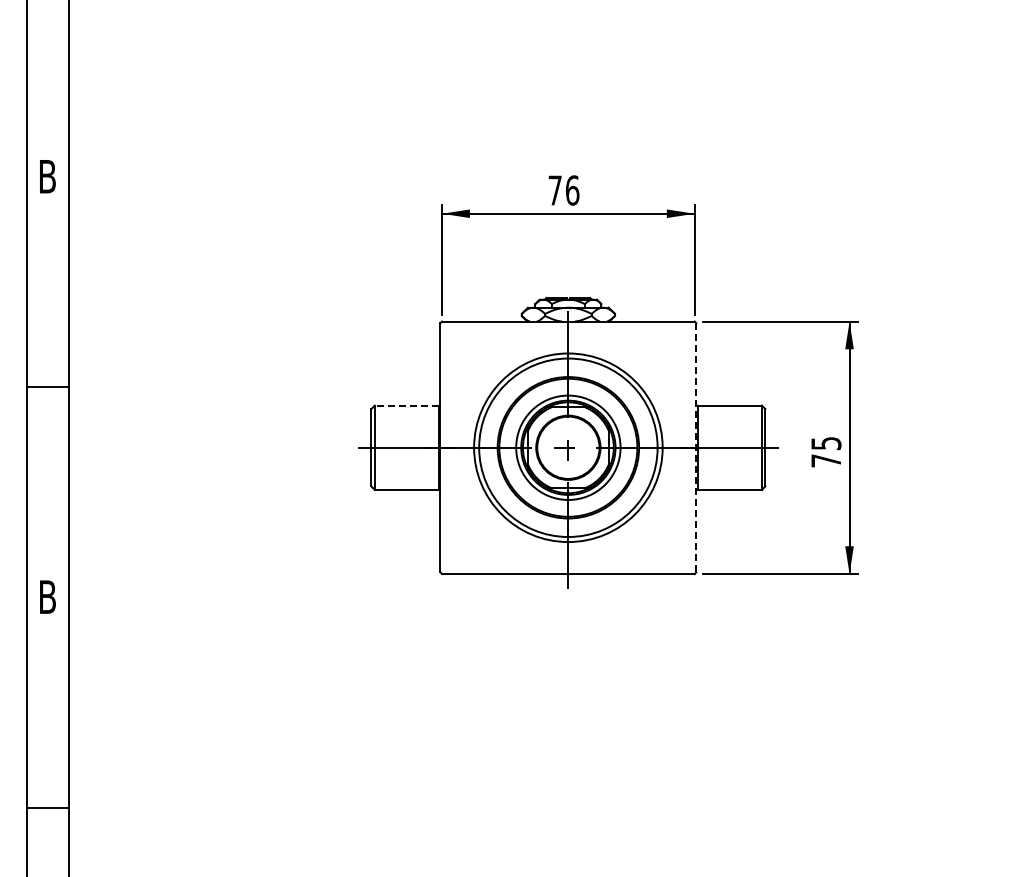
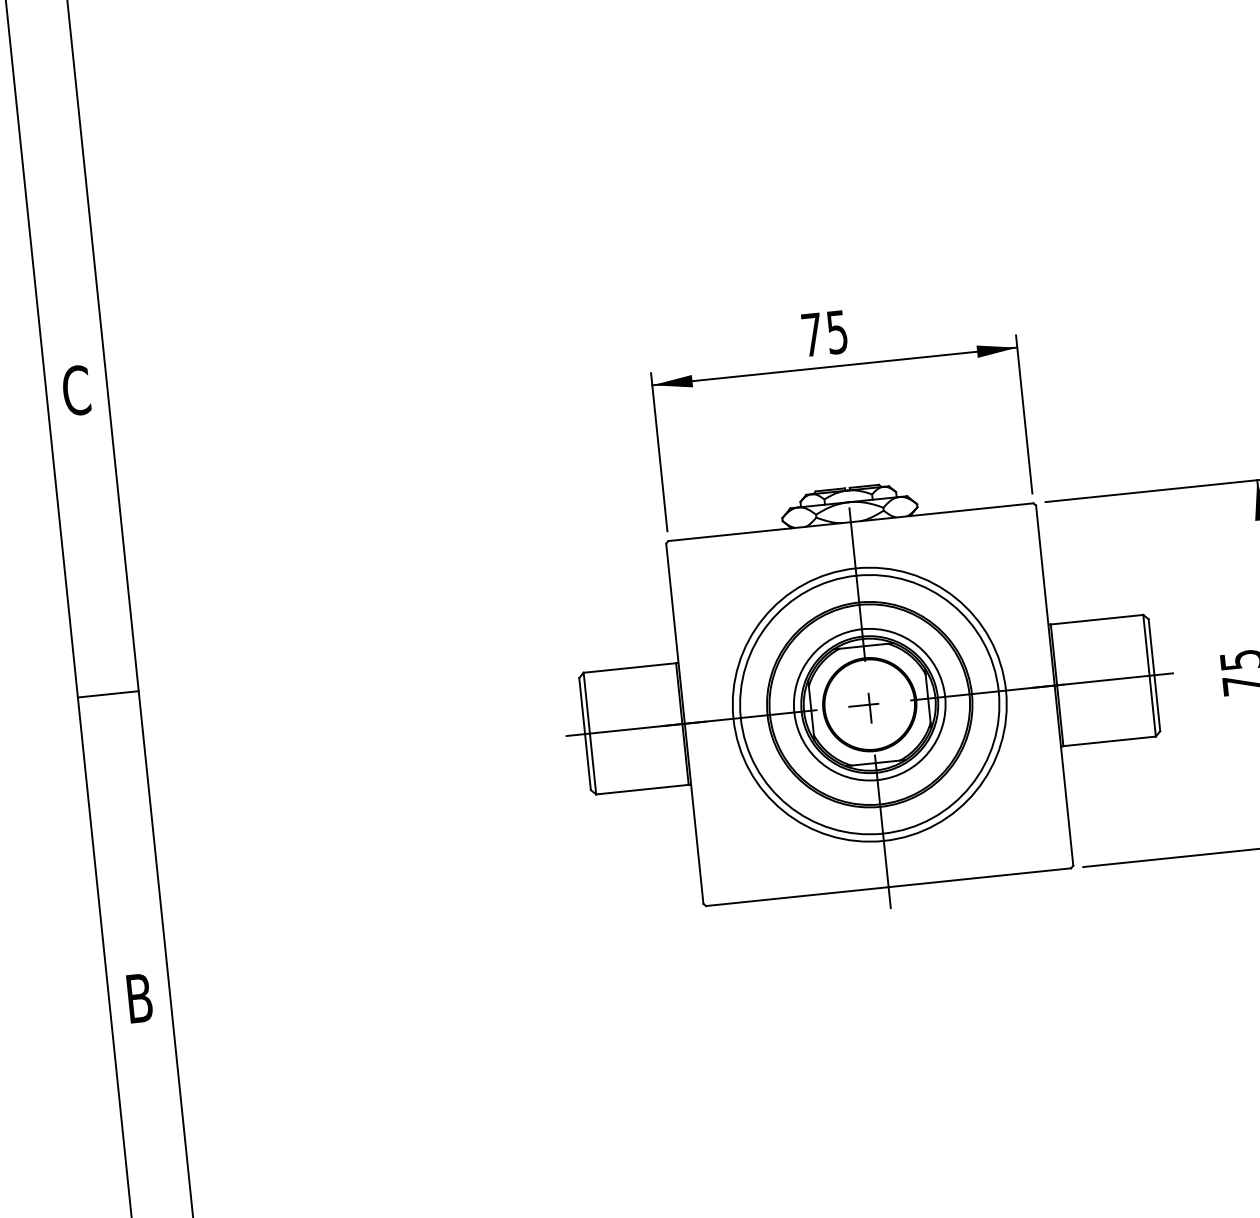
text: (47, 176) -> (76, 390), B -> C
text: (572, 190) -> (837, 332), 76 -> 75
line: (406, 405) -> (629, 667), dashed -> solid
line: (696, 447) -> (1054, 685), dashed -> solid

